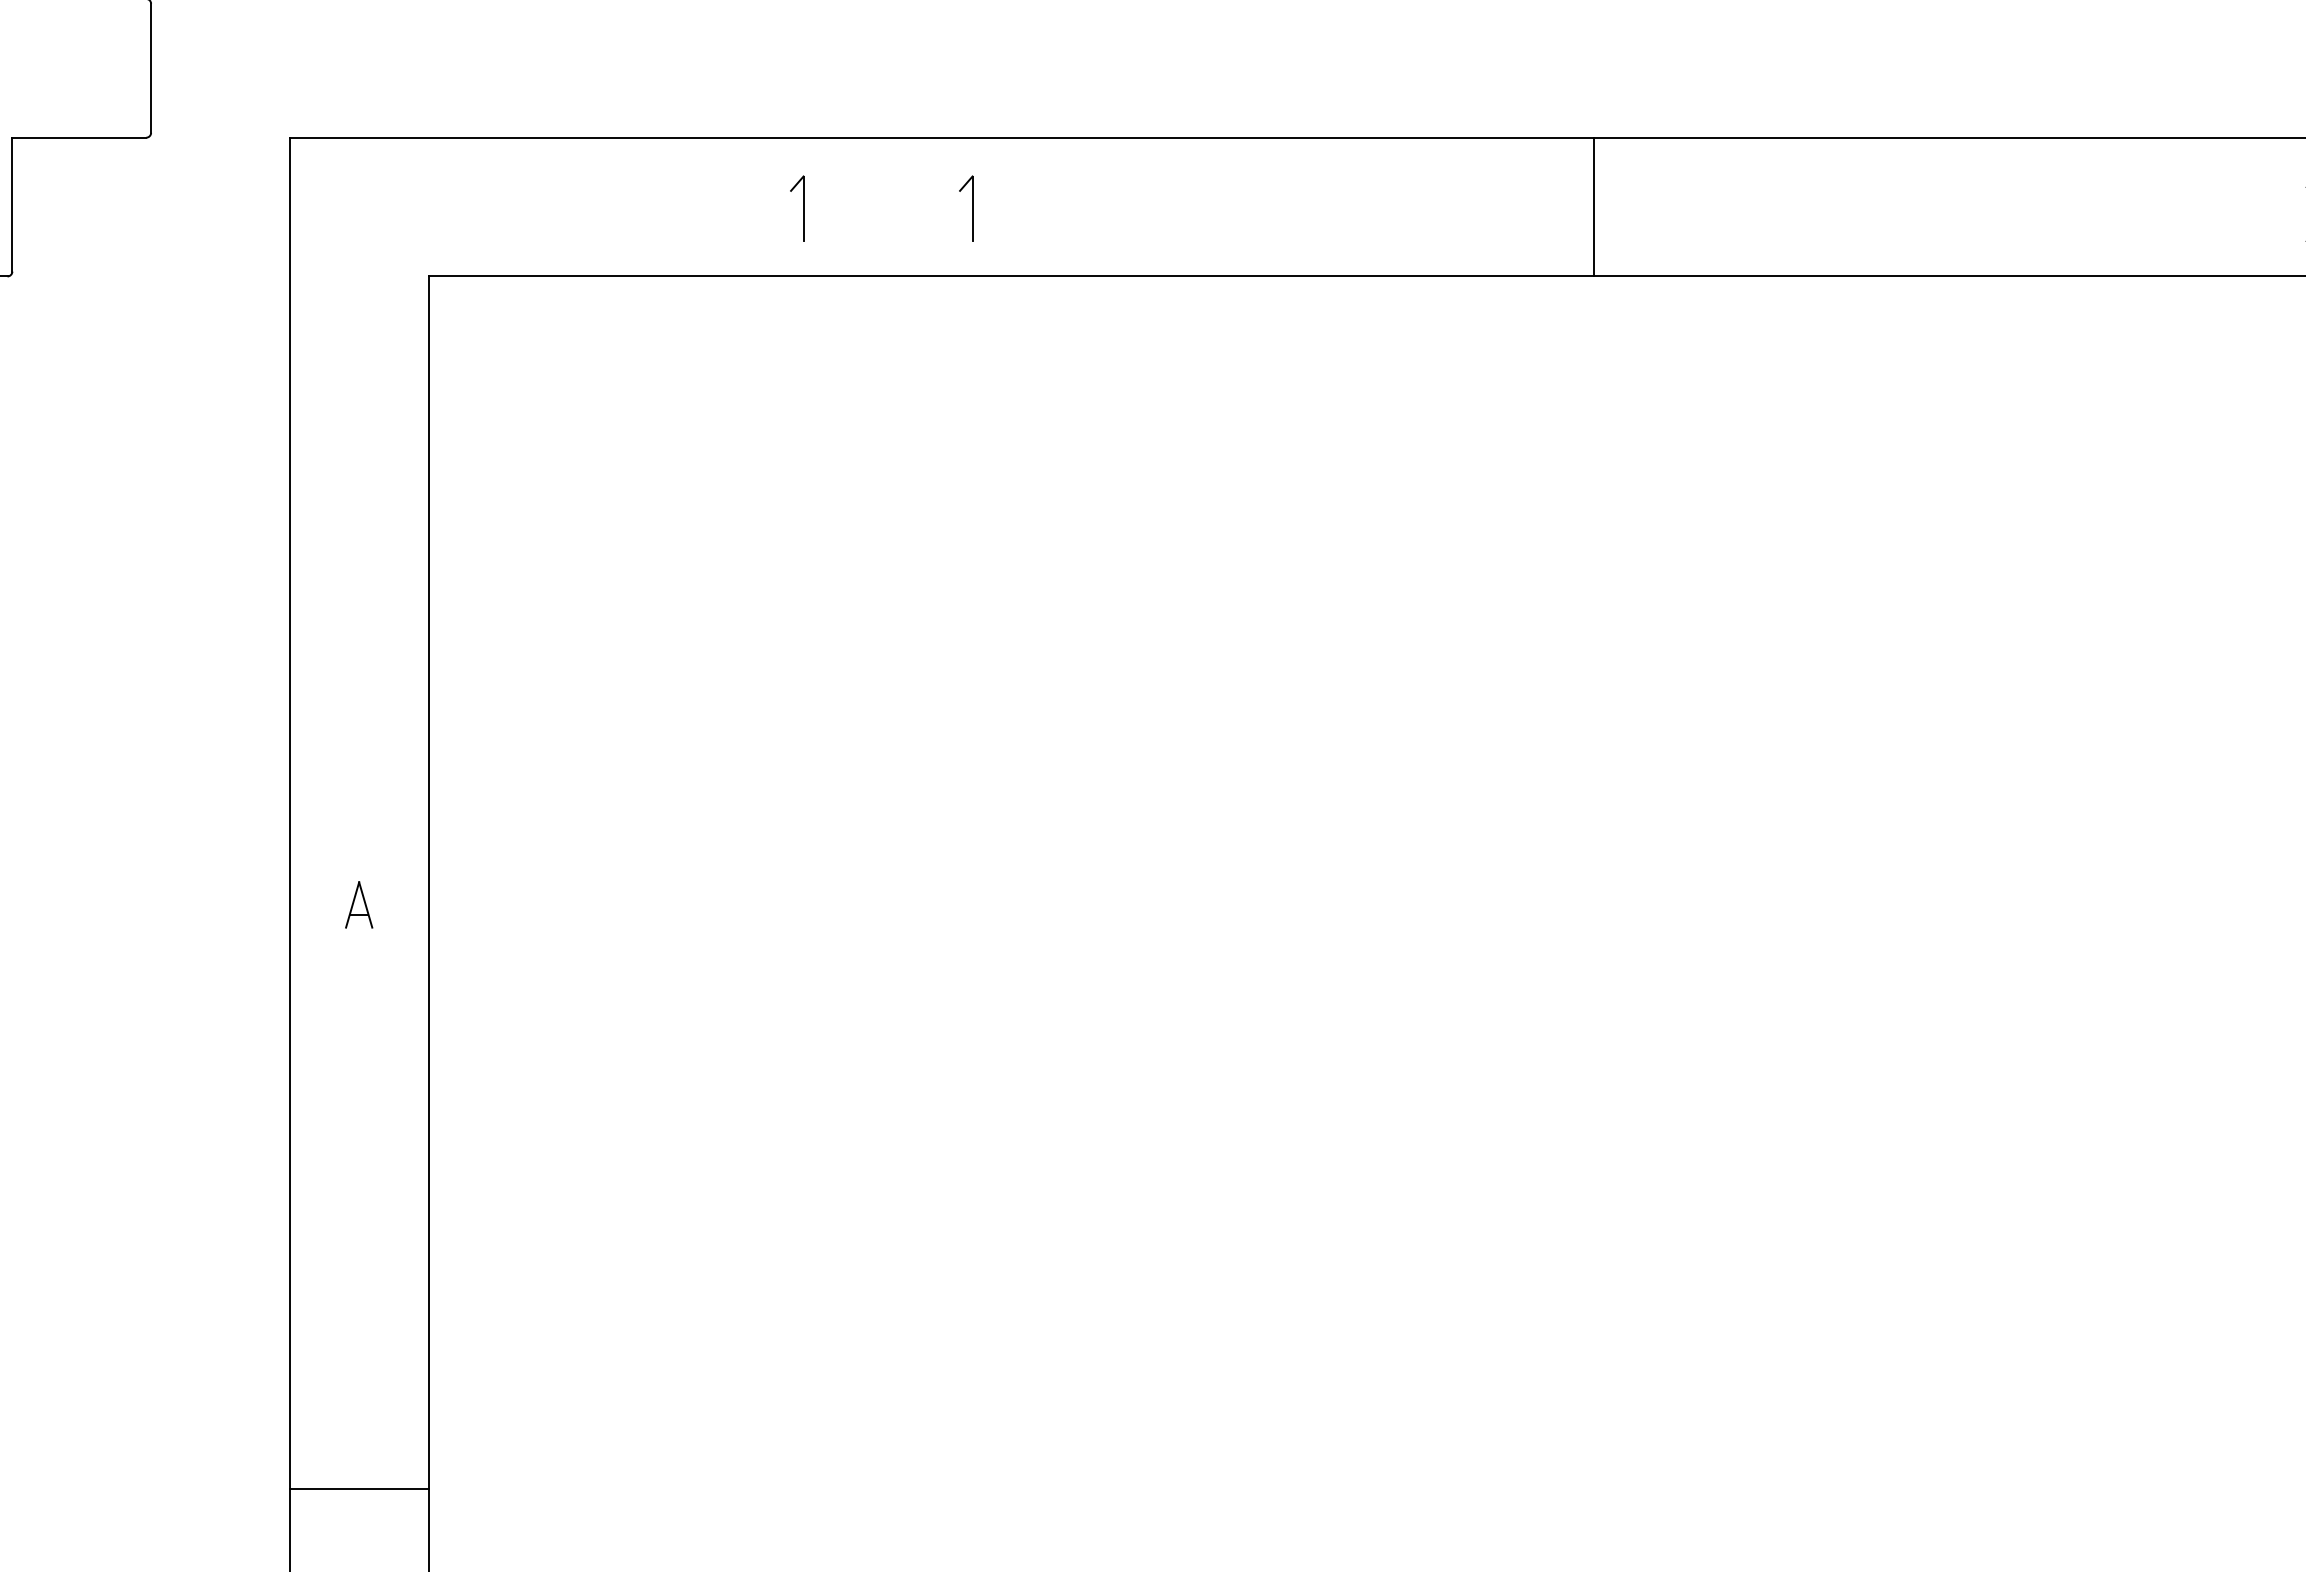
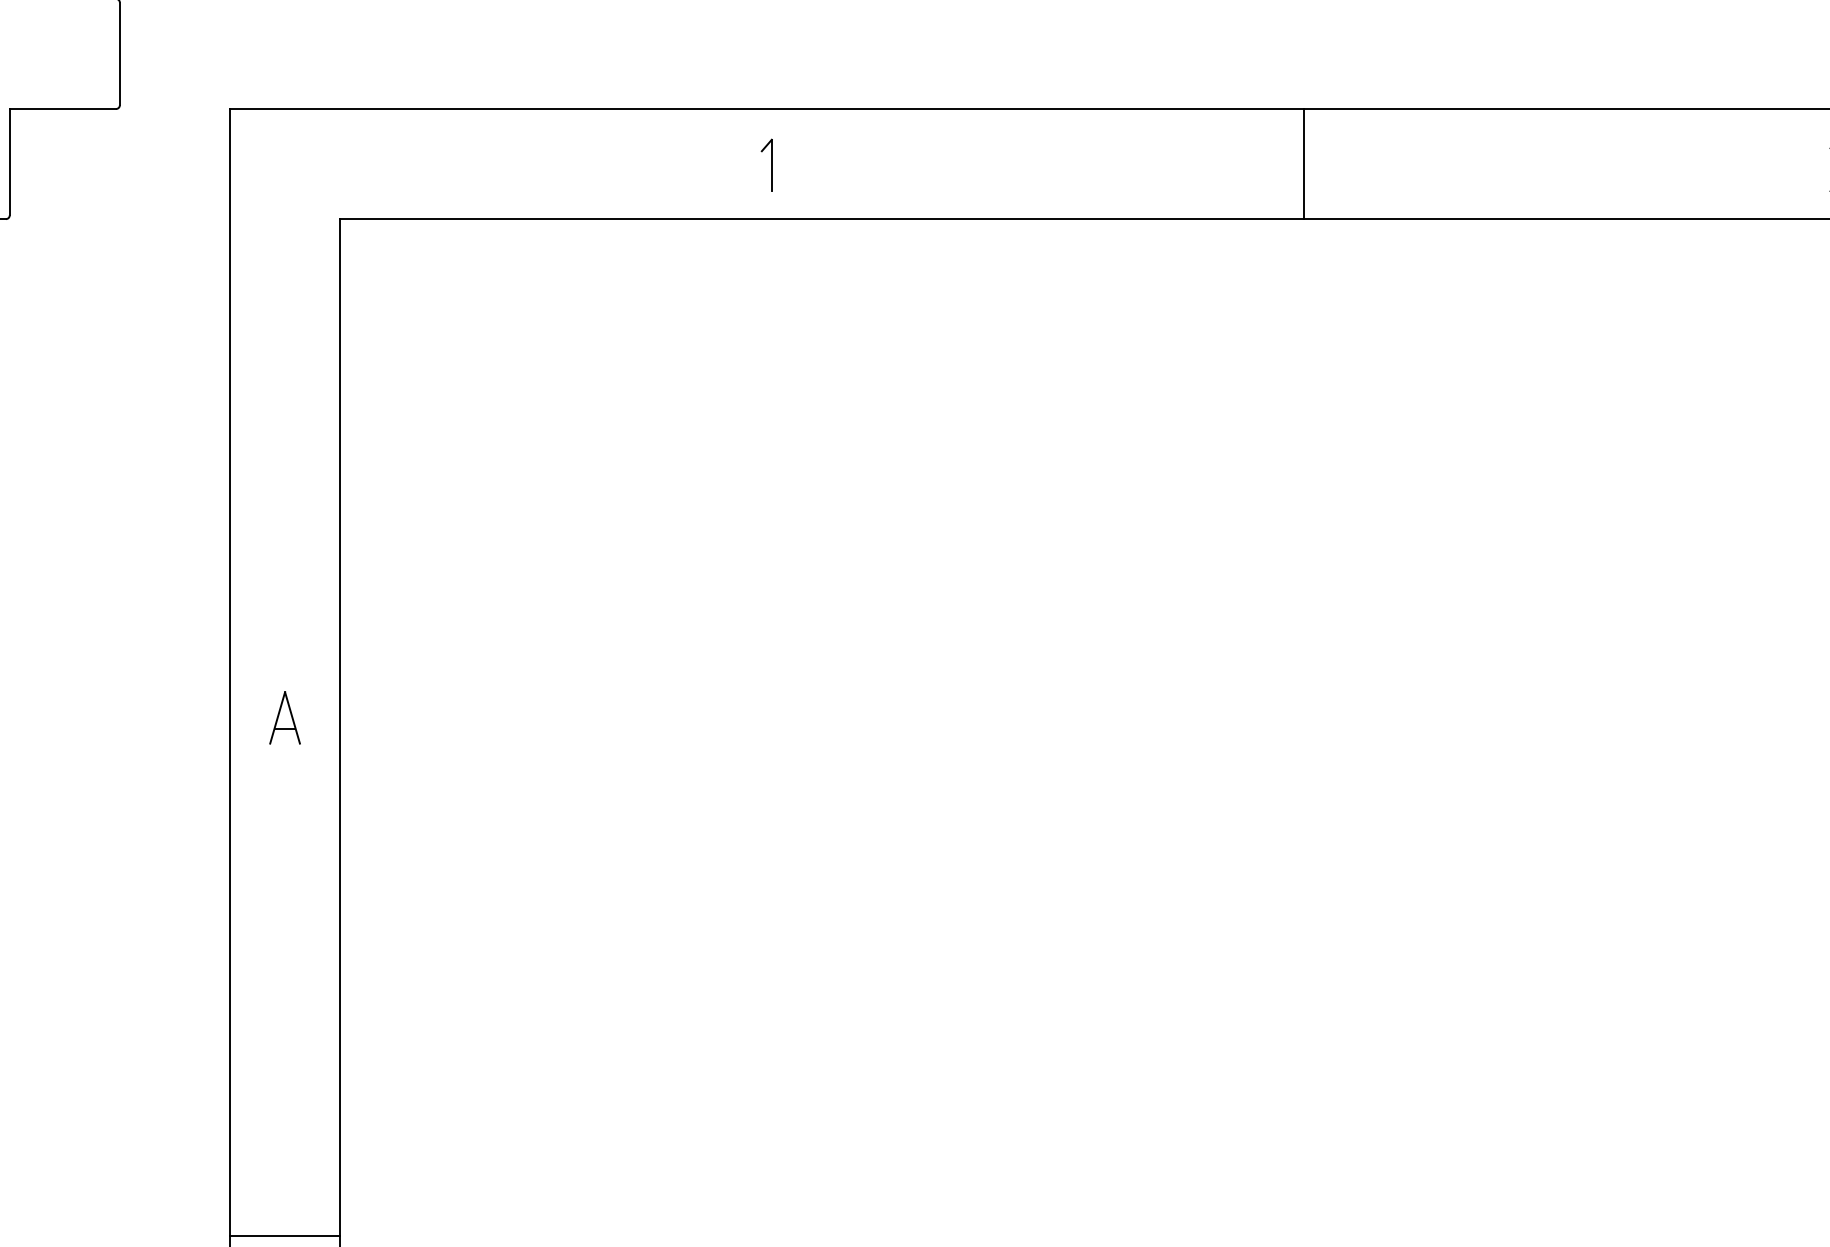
line: (1593, 206) -> (1303, 163), moved
part: (797, 208) -> (632, 165), removed
part: (358, 904) -> (284, 717), size x1.43
line: (358, 1488) -> (284, 1235), moved

